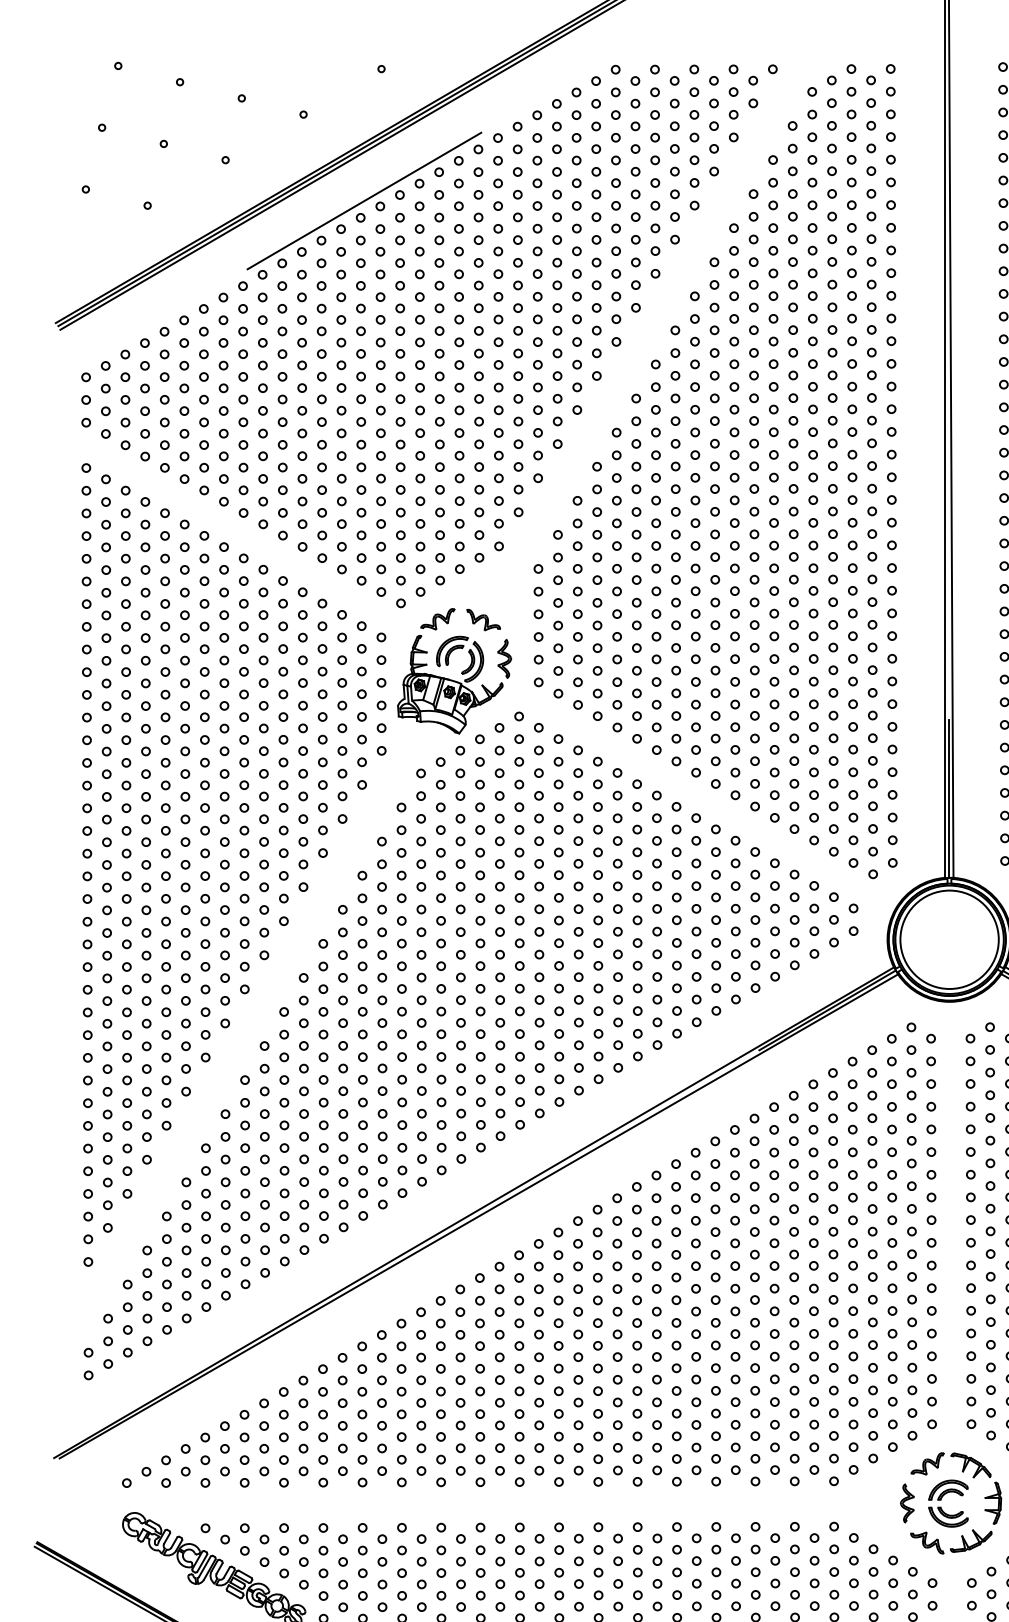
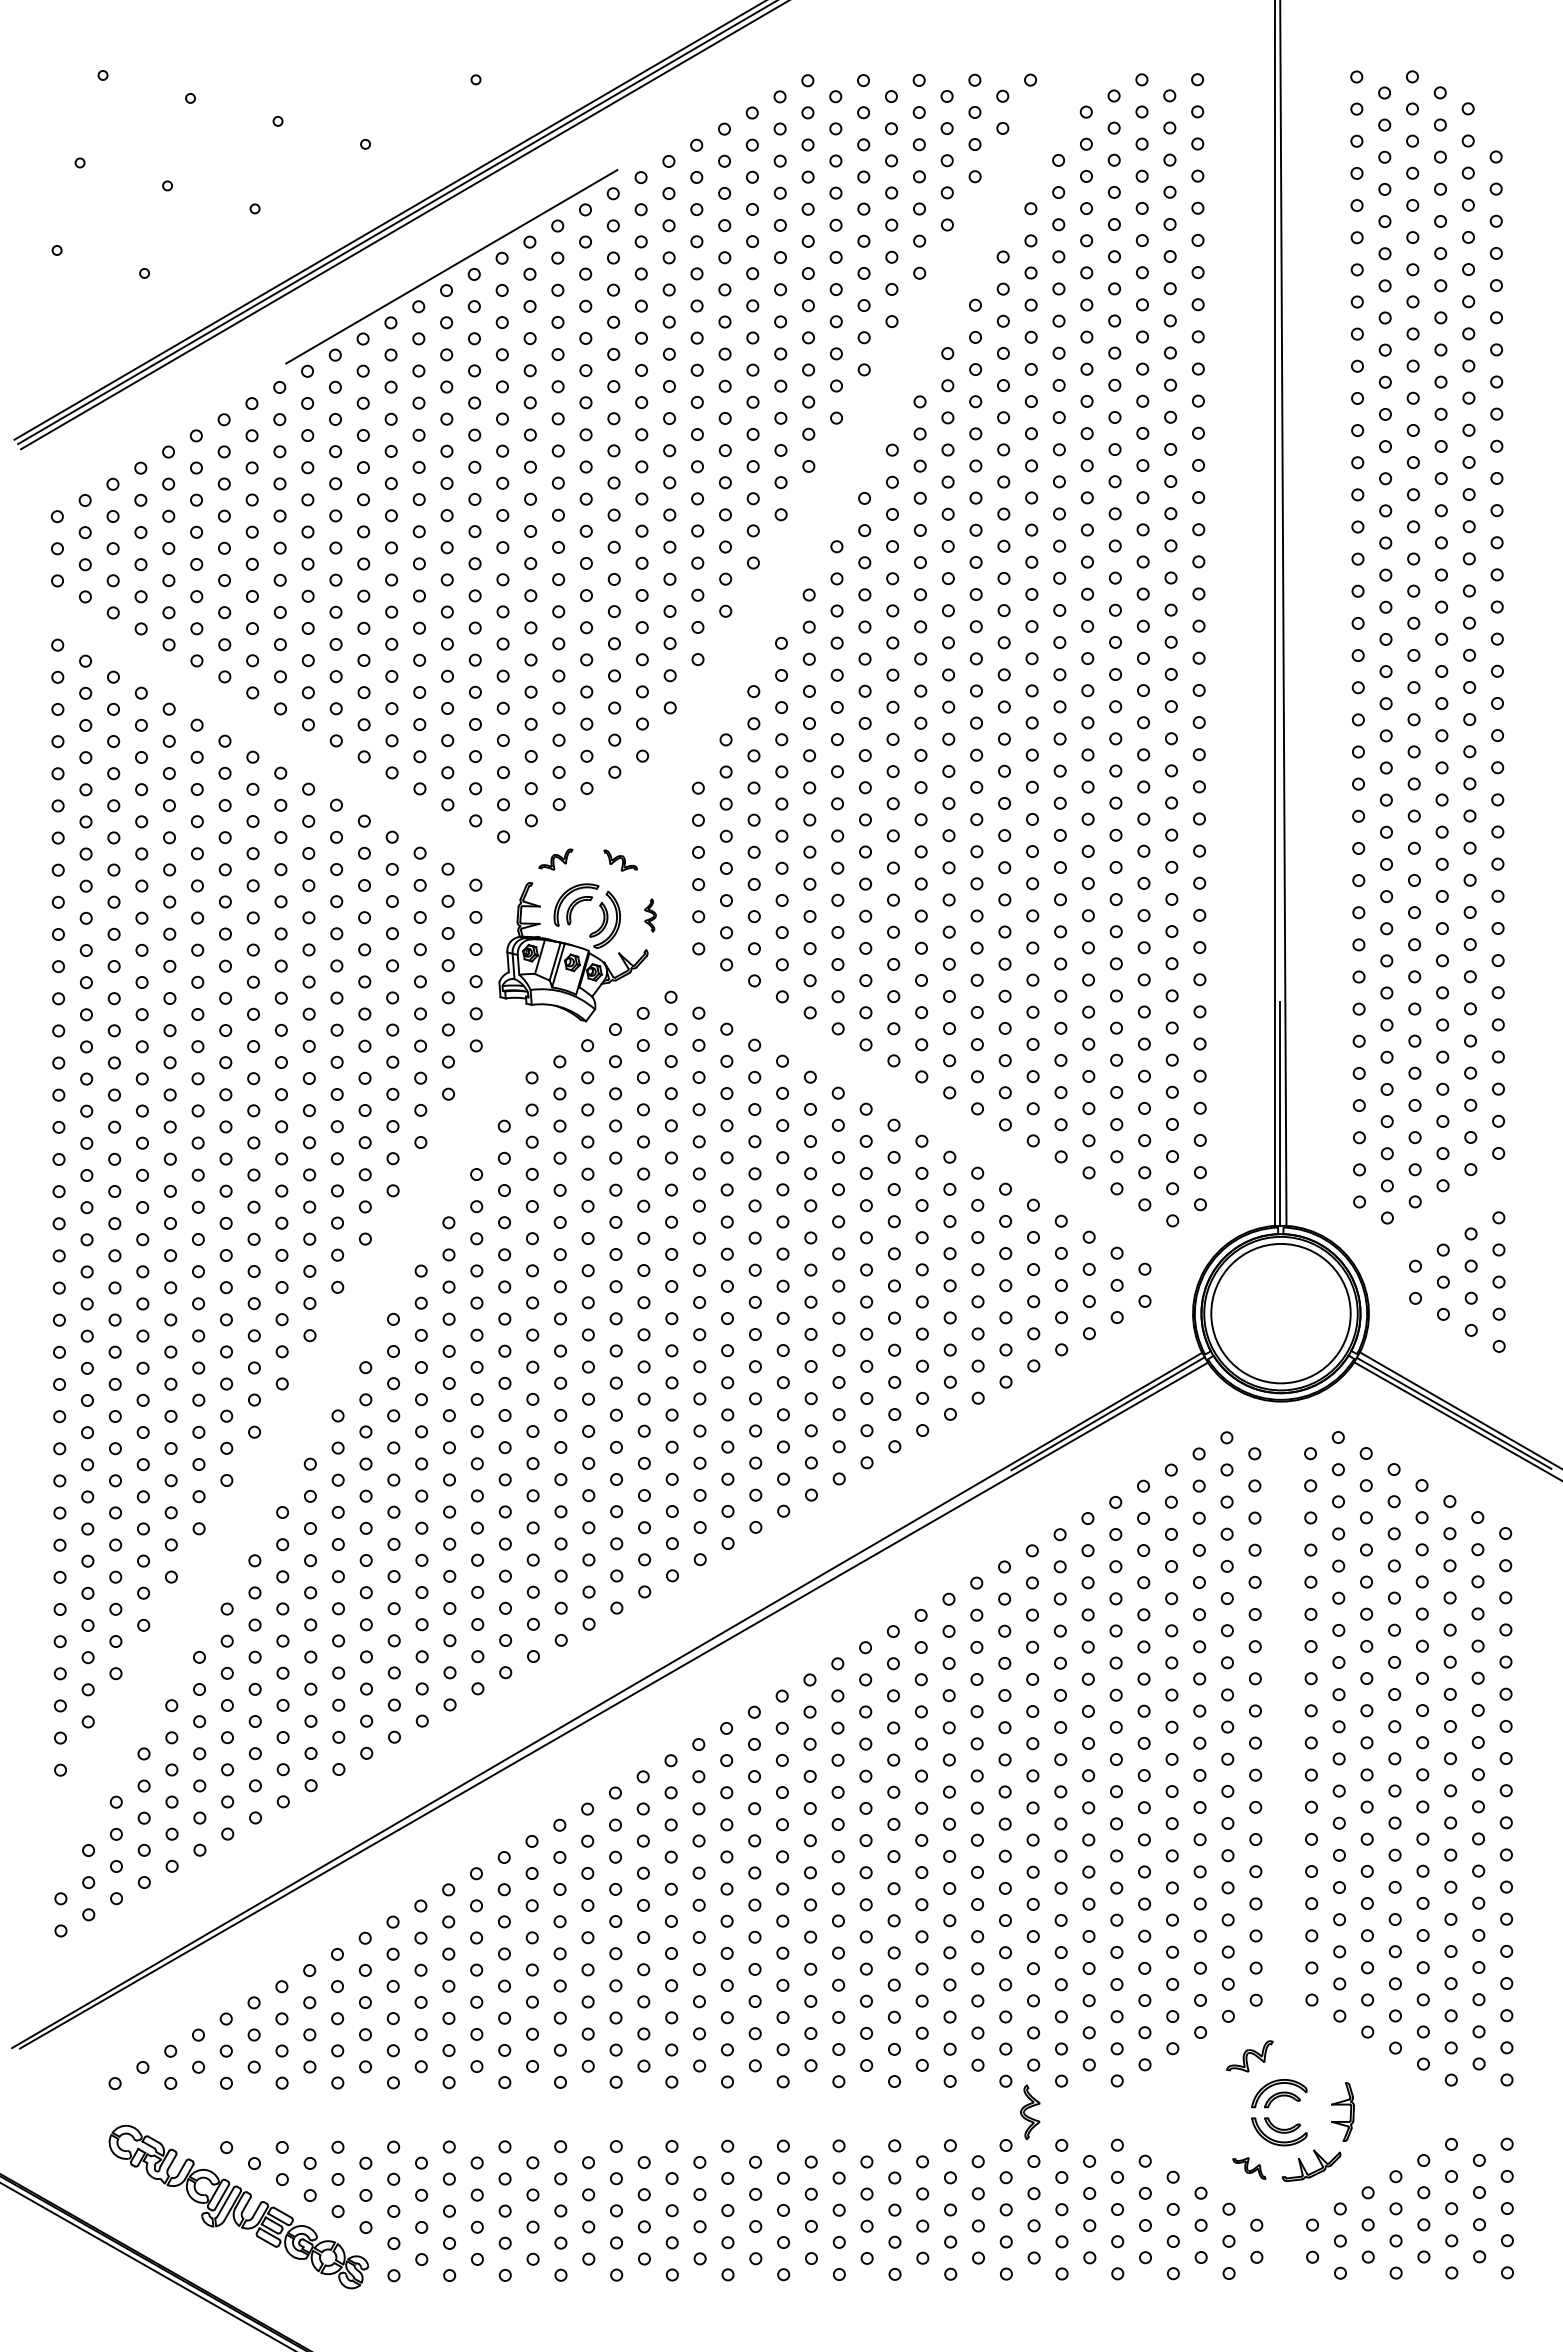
part: (437, 619) -> (555, 859), size x0.7
part: (483, 620) -> (620, 860), size x0.7
part: (504, 658) -> (650, 915), size x0.6
part: (970, 1465) -> (1310, 2058), removed
part: (907, 1503) -> (1030, 2112), moved
part: (927, 1543) -> (1249, 2168), size x0.7

